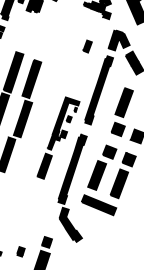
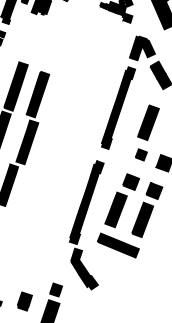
part: (87, 46) -> (104, 55), removed
part: (118, 129) -> (141, 154), size x0.7
part: (58, 137) -> (69, 164), removed
part: (20, 251) -> (24, 300), size x1.6

